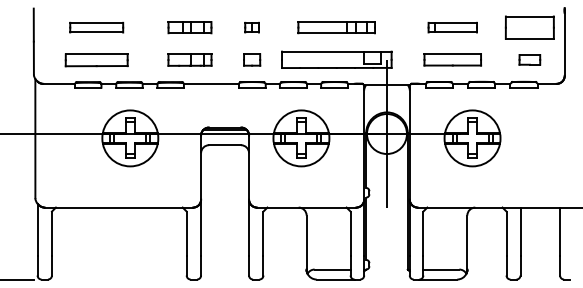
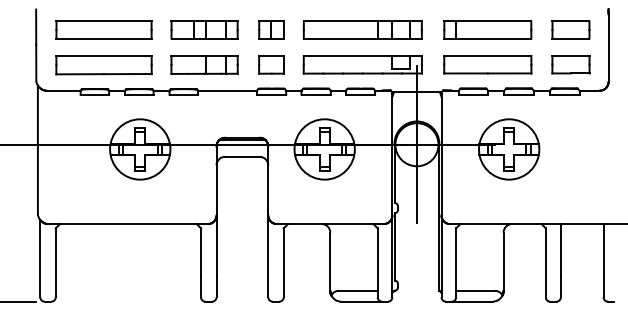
part: (96, 27) -> (103, 29), size x1.67
part: (189, 27) -> (204, 29), size x1.43
part: (252, 27) -> (271, 29), size x1.67
part: (336, 27) -> (362, 29), size x1.43
part: (452, 27) -> (487, 29), size x1.67
part: (529, 27) -> (570, 29), size x0.71
part: (189, 59) -> (204, 64), size x1.43
part: (252, 59) -> (271, 64), size x1.43
part: (452, 59) -> (487, 64), size x1.43
part: (529, 59) -> (570, 64), size x1.67
part: (96, 60) -> (103, 65), size x1.43

